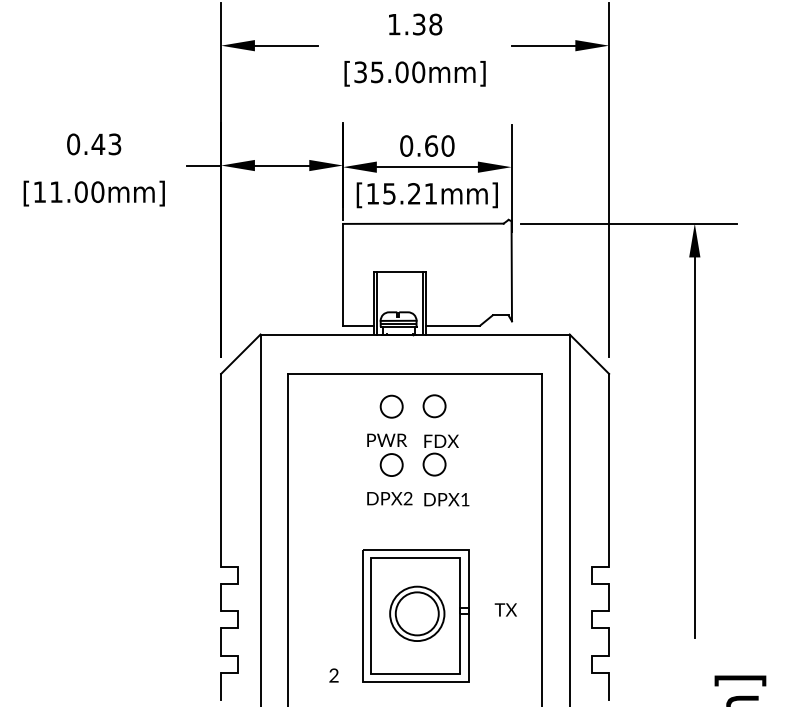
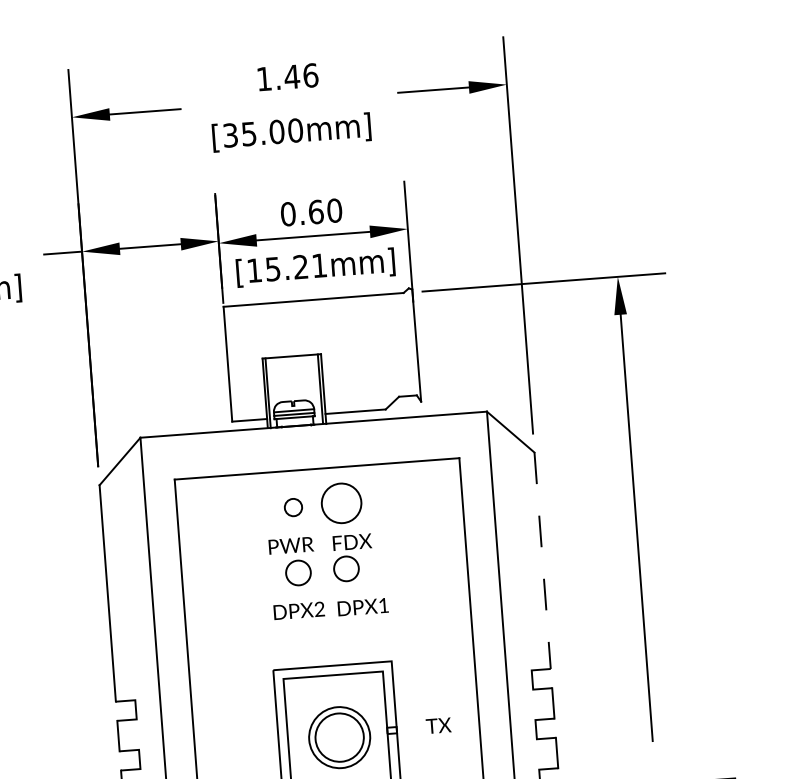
text: (427, 24) -> (301, 76), 1.38 -> 1.46
circle: (391, 406) -> (293, 507), size x0.7
circle: (434, 406) -> (341, 503), size x1.6
line: (609, 470) -> (543, 560), solid -> dashed

